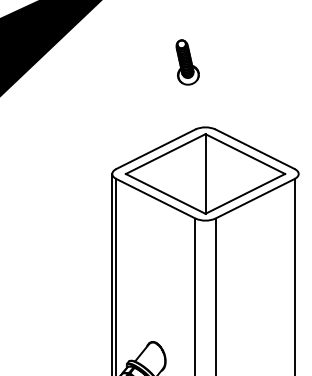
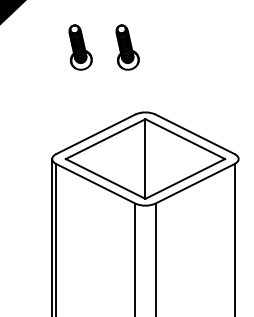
part: (140, 62) -> (80, 47), added

